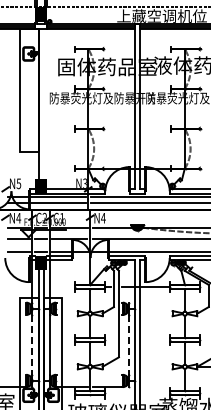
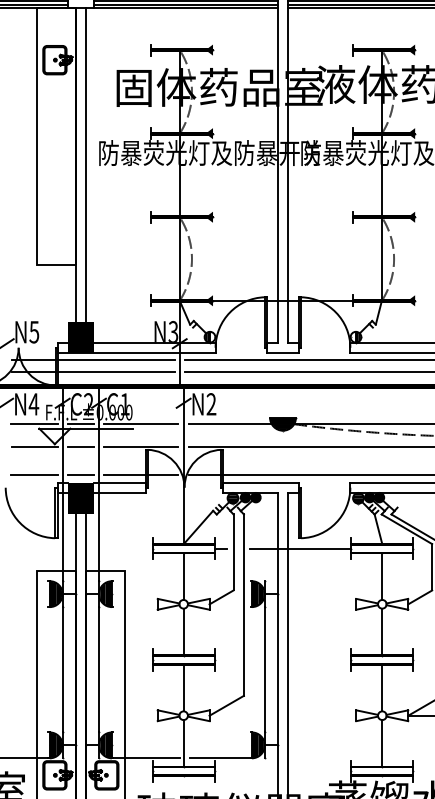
line: (43, 105) -> (85, 168), added
text: (103, 217) -> (211, 402), N4 -> N2
line: (32, 344) -> (62, 668), dashed -> solid
line: (128, 344) -> (263, 668), dashed -> solid

